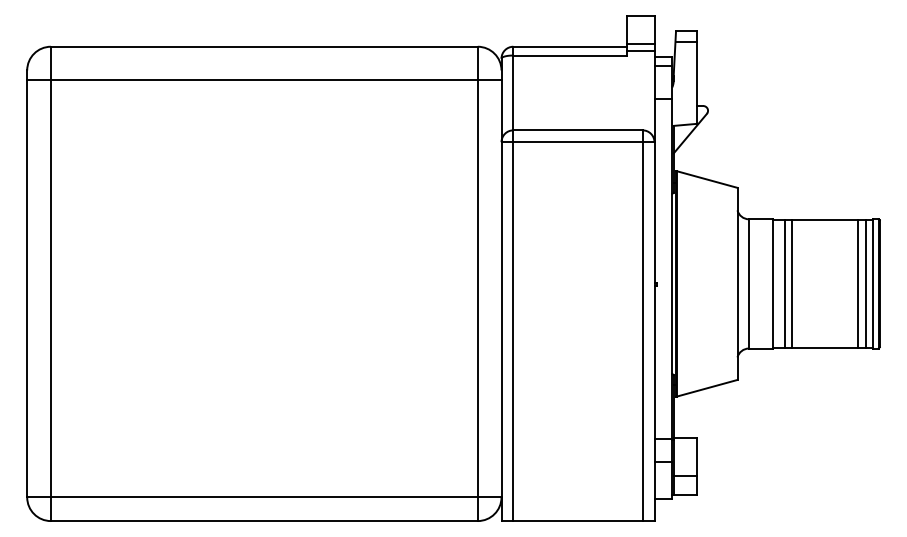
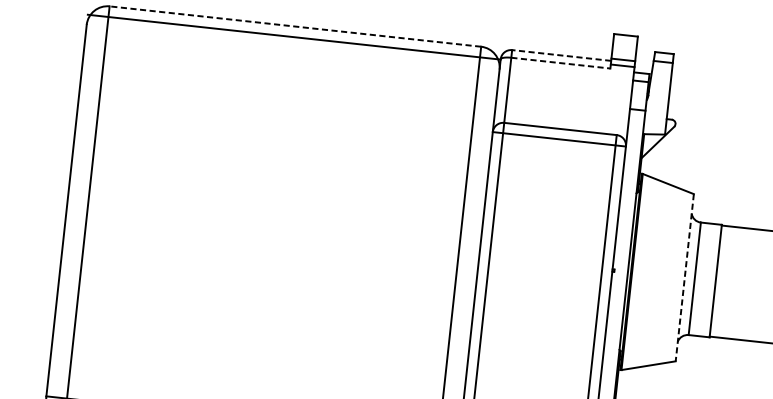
line: (263, 46) -> (294, 26), solid -> dashed
line: (570, 46) -> (561, 55), solid -> dashed
line: (570, 55) -> (561, 63), solid -> dashed
line: (264, 79) -> (294, 36), moved
line: (784, 283) -> (725, 281), removed
line: (792, 283) -> (732, 282), removed
line: (737, 284) -> (684, 278), solid -> dashed

